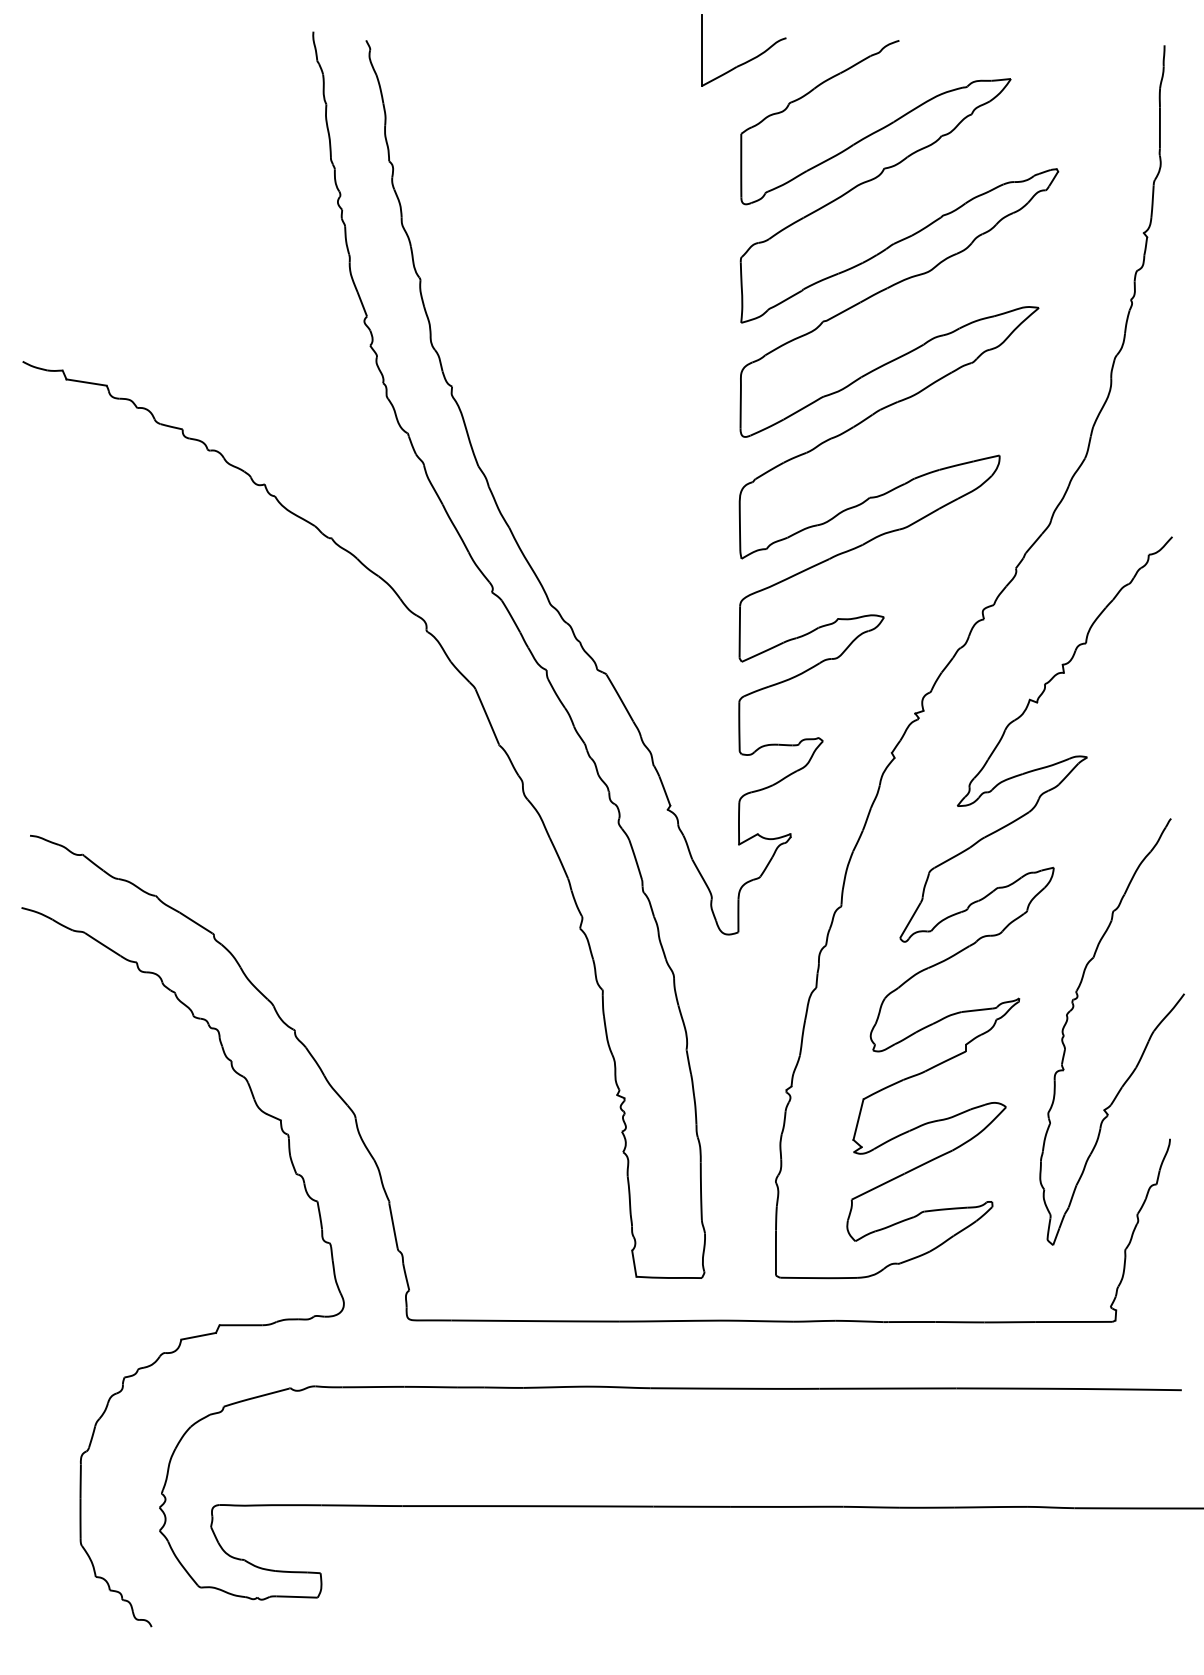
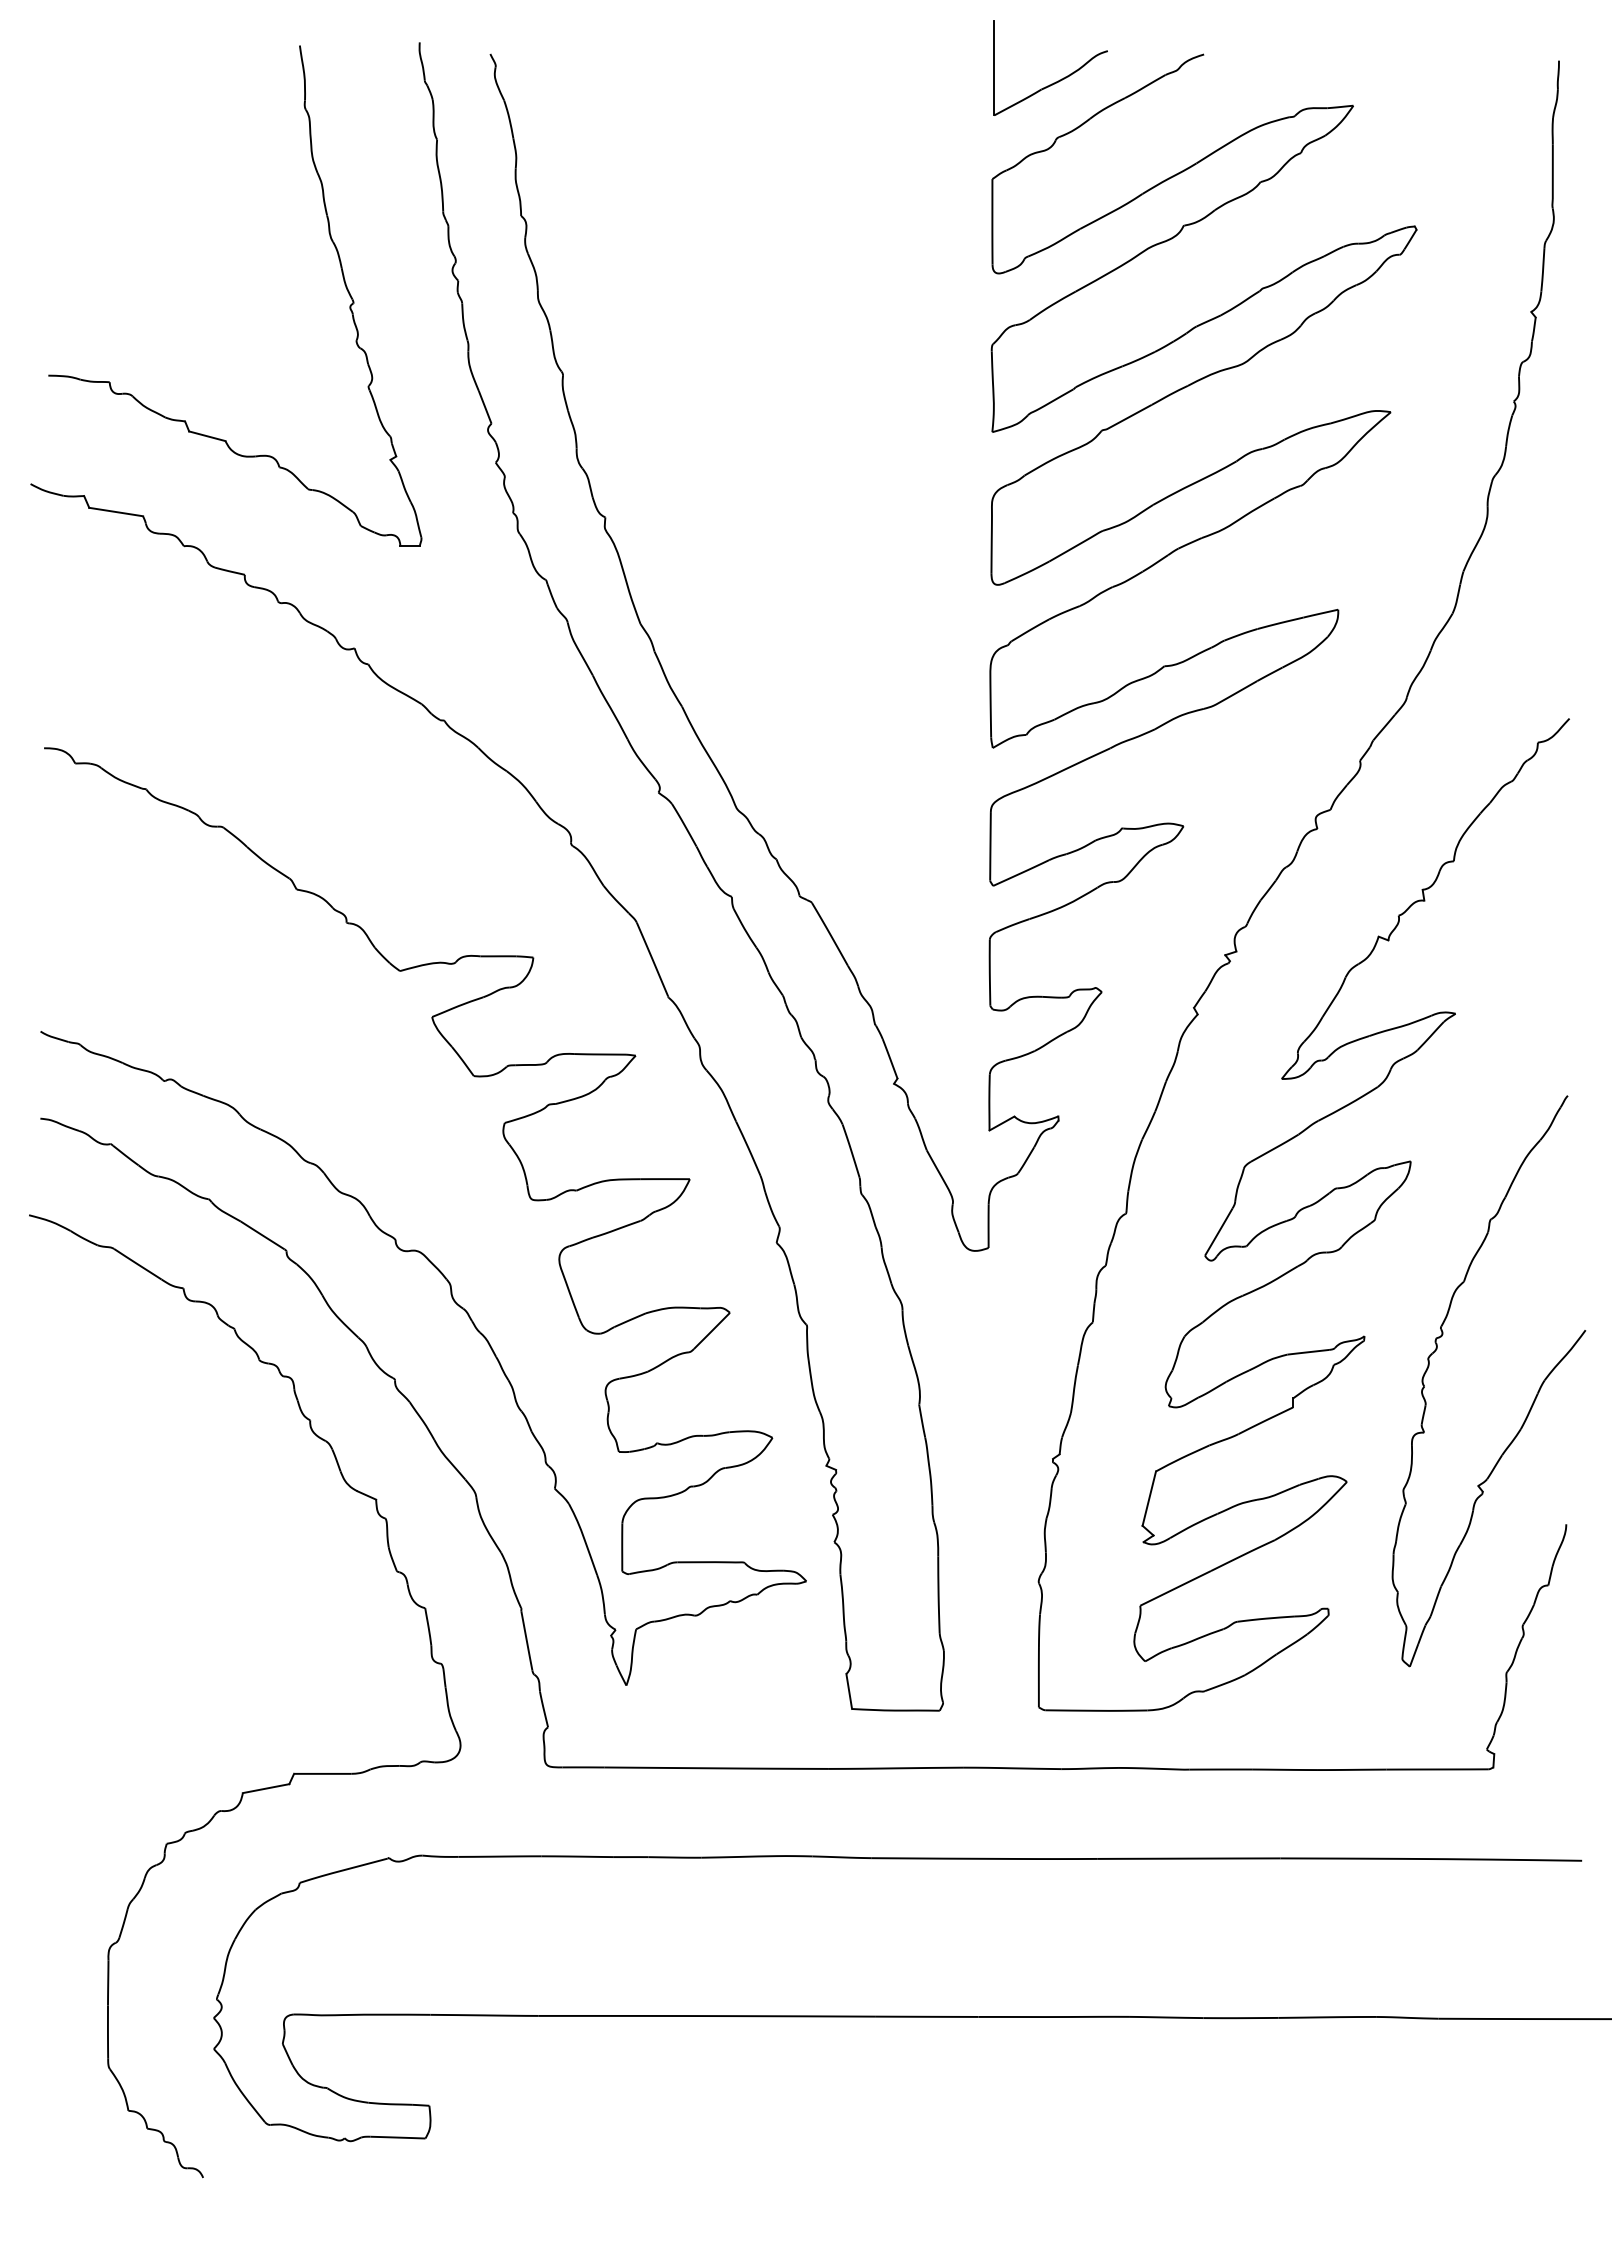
part: (750, 59) -> (1059, 79), moved
part: (254, 200) -> (340, 268), added
part: (310, 933) -> (415, 1249), added

